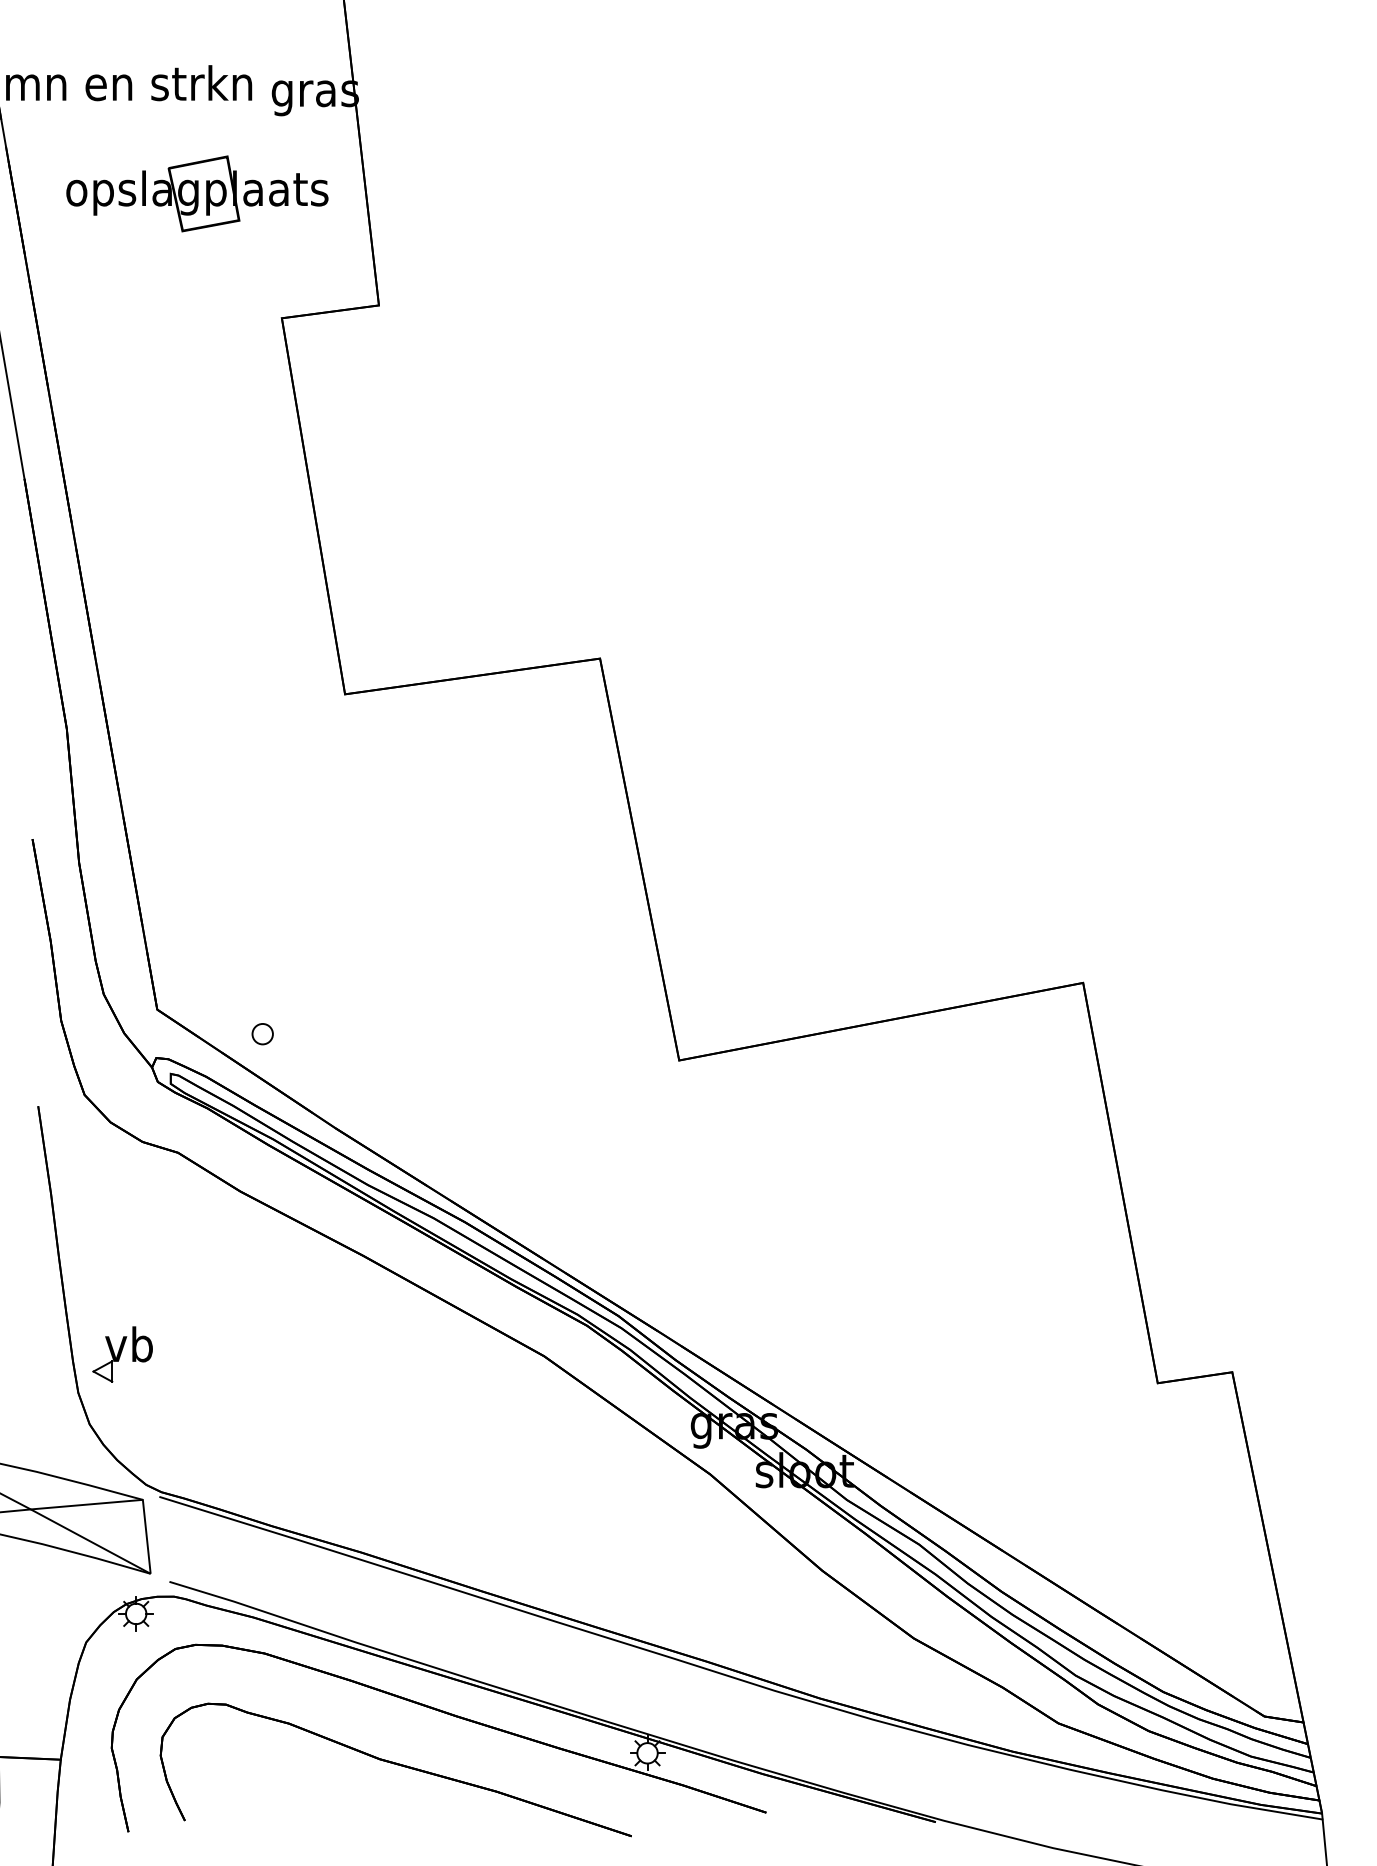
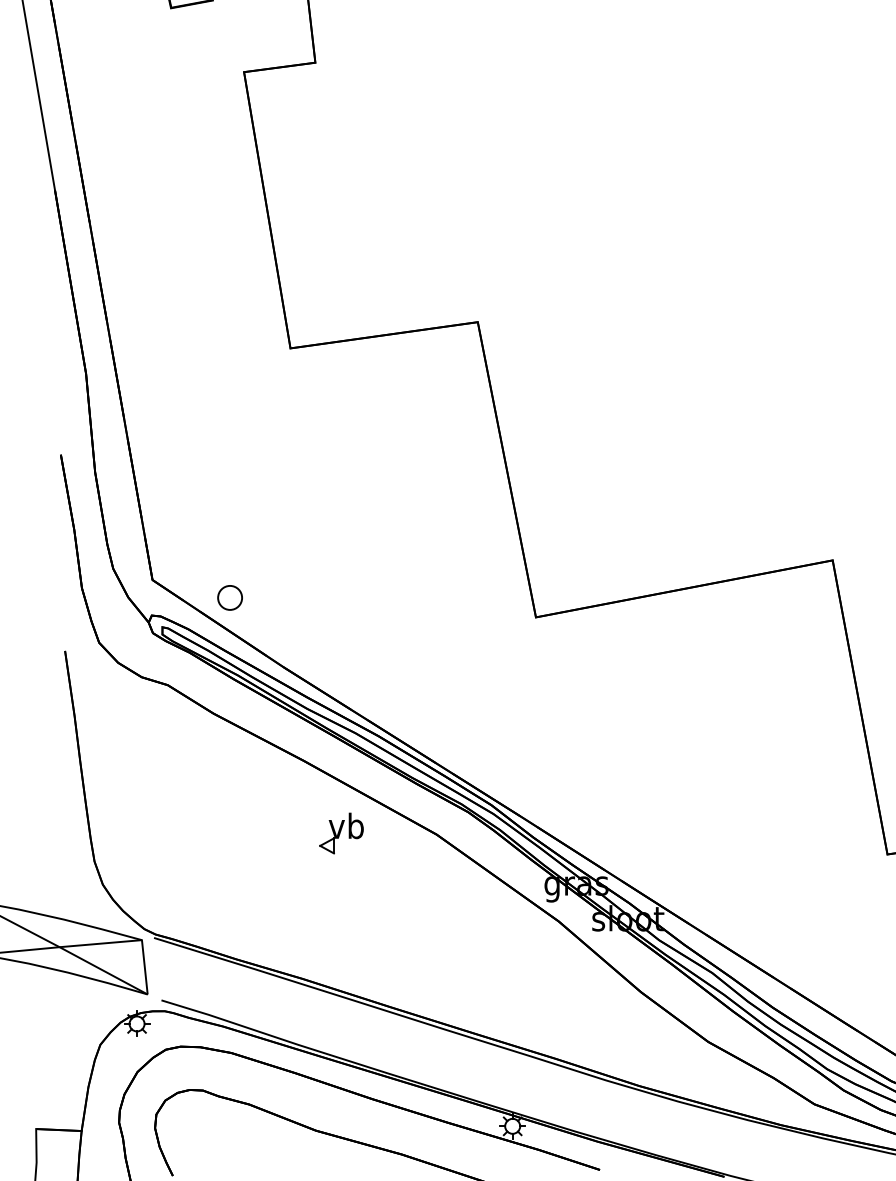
part: (262, 1034) -> (229, 598), size x1.6
part: (122, 1354) -> (341, 833), moved

